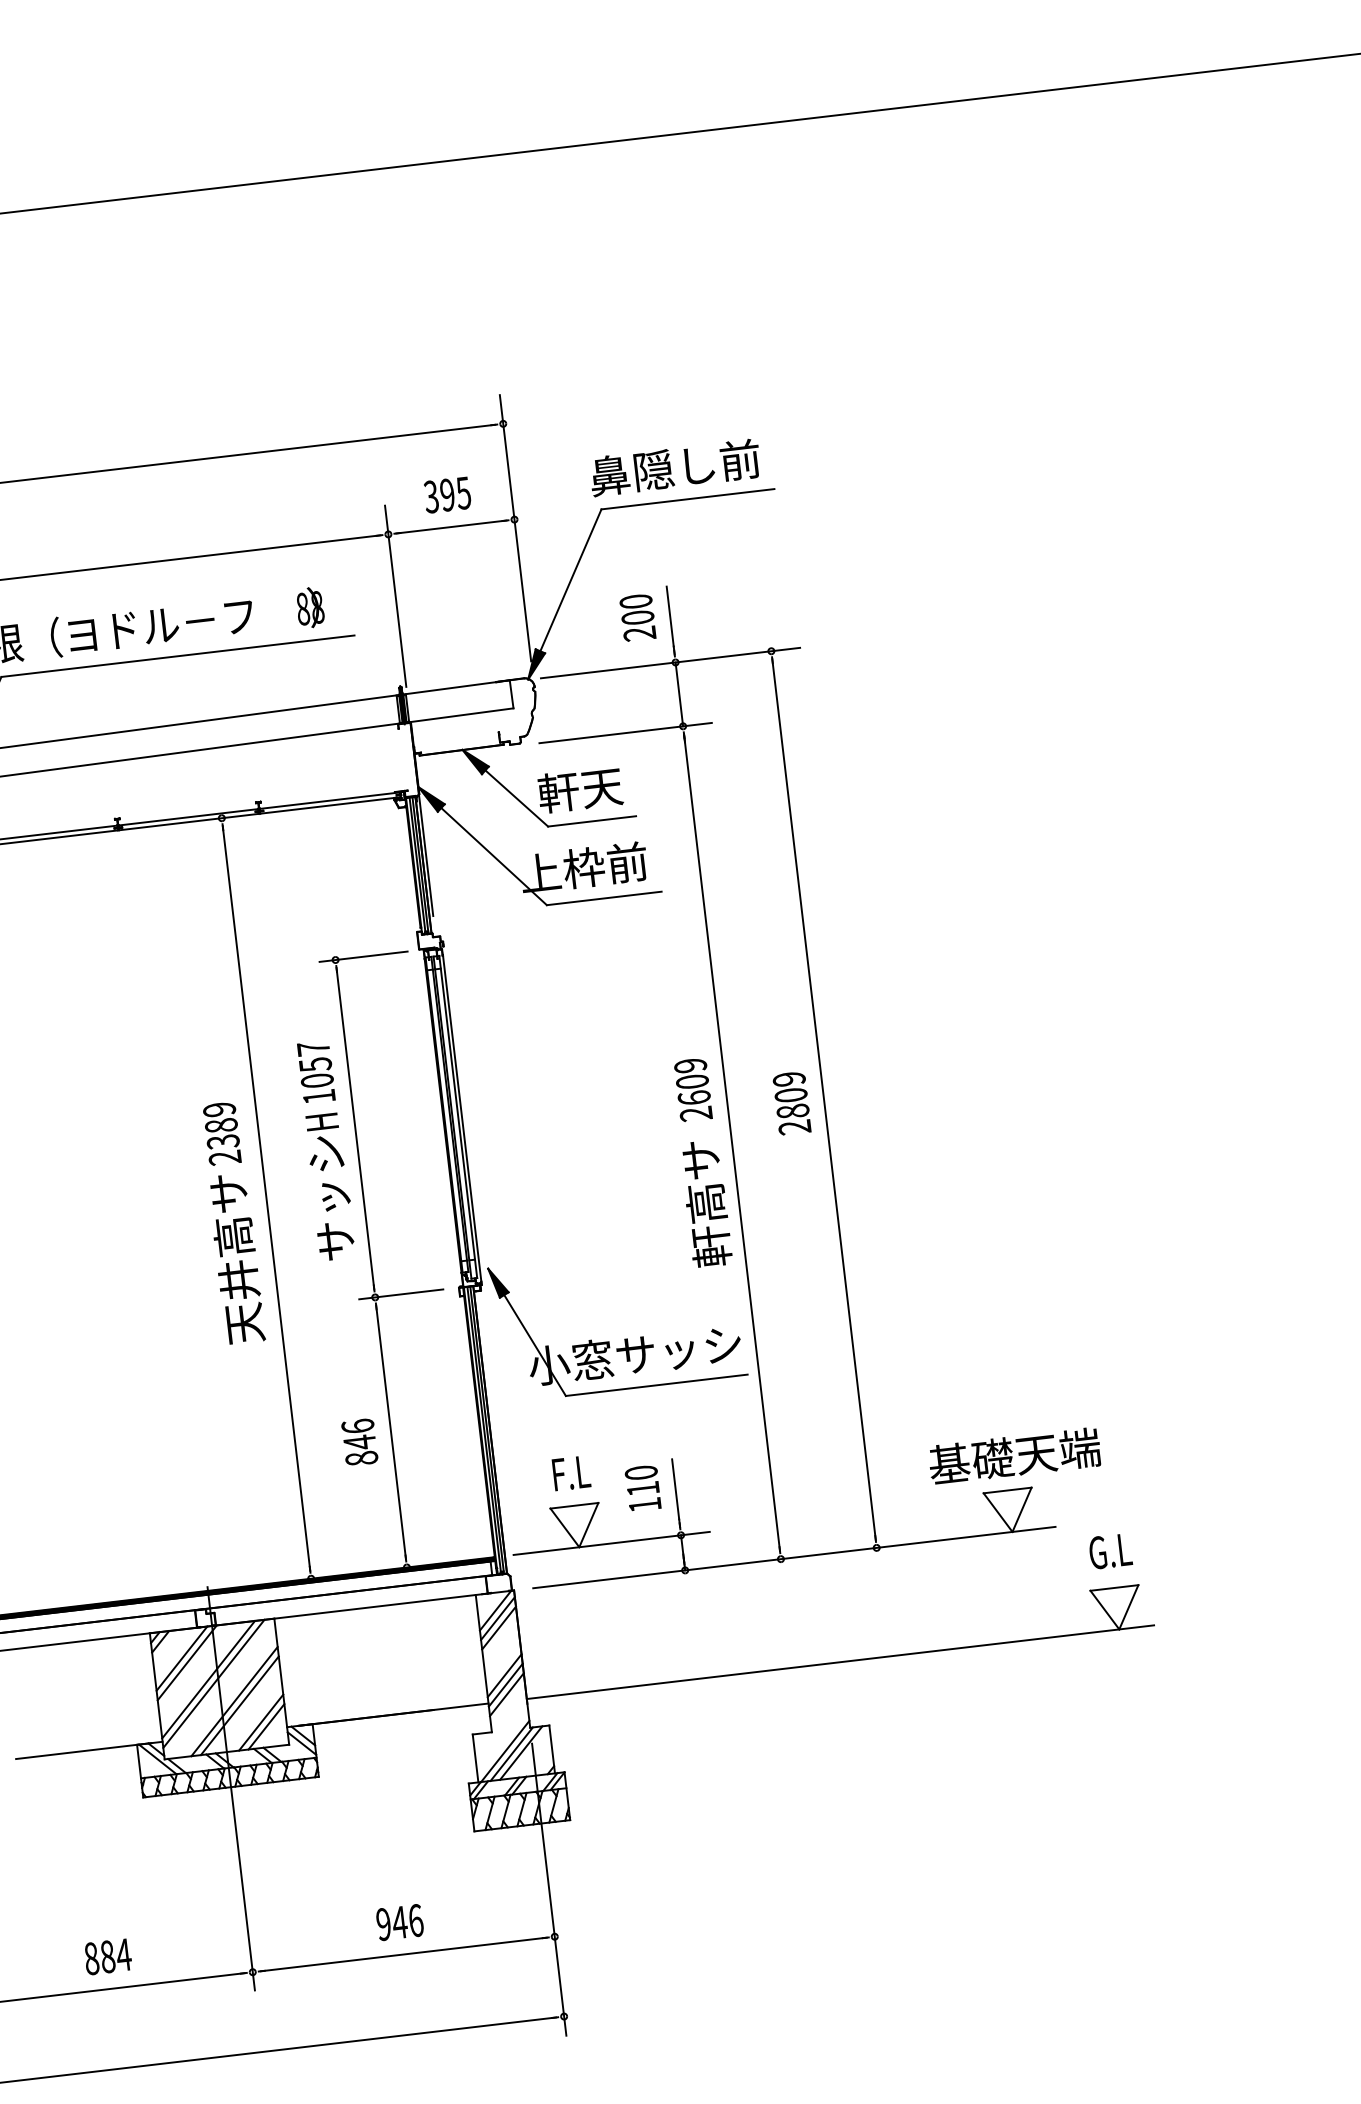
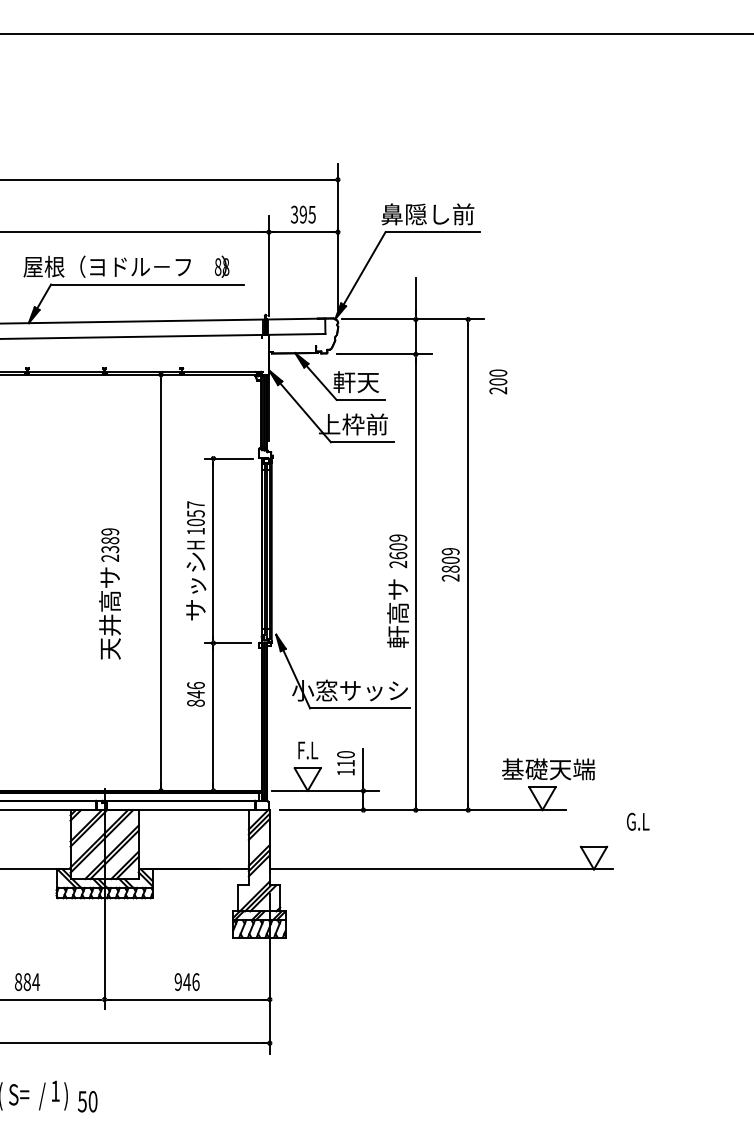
text: (638, 616) -> (498, 381), moved
text: (231, 1222) -> (109, 593), moved
text: (359, 1442) -> (195, 694), moved
text: (1110, 1550) -> (638, 821), moved

